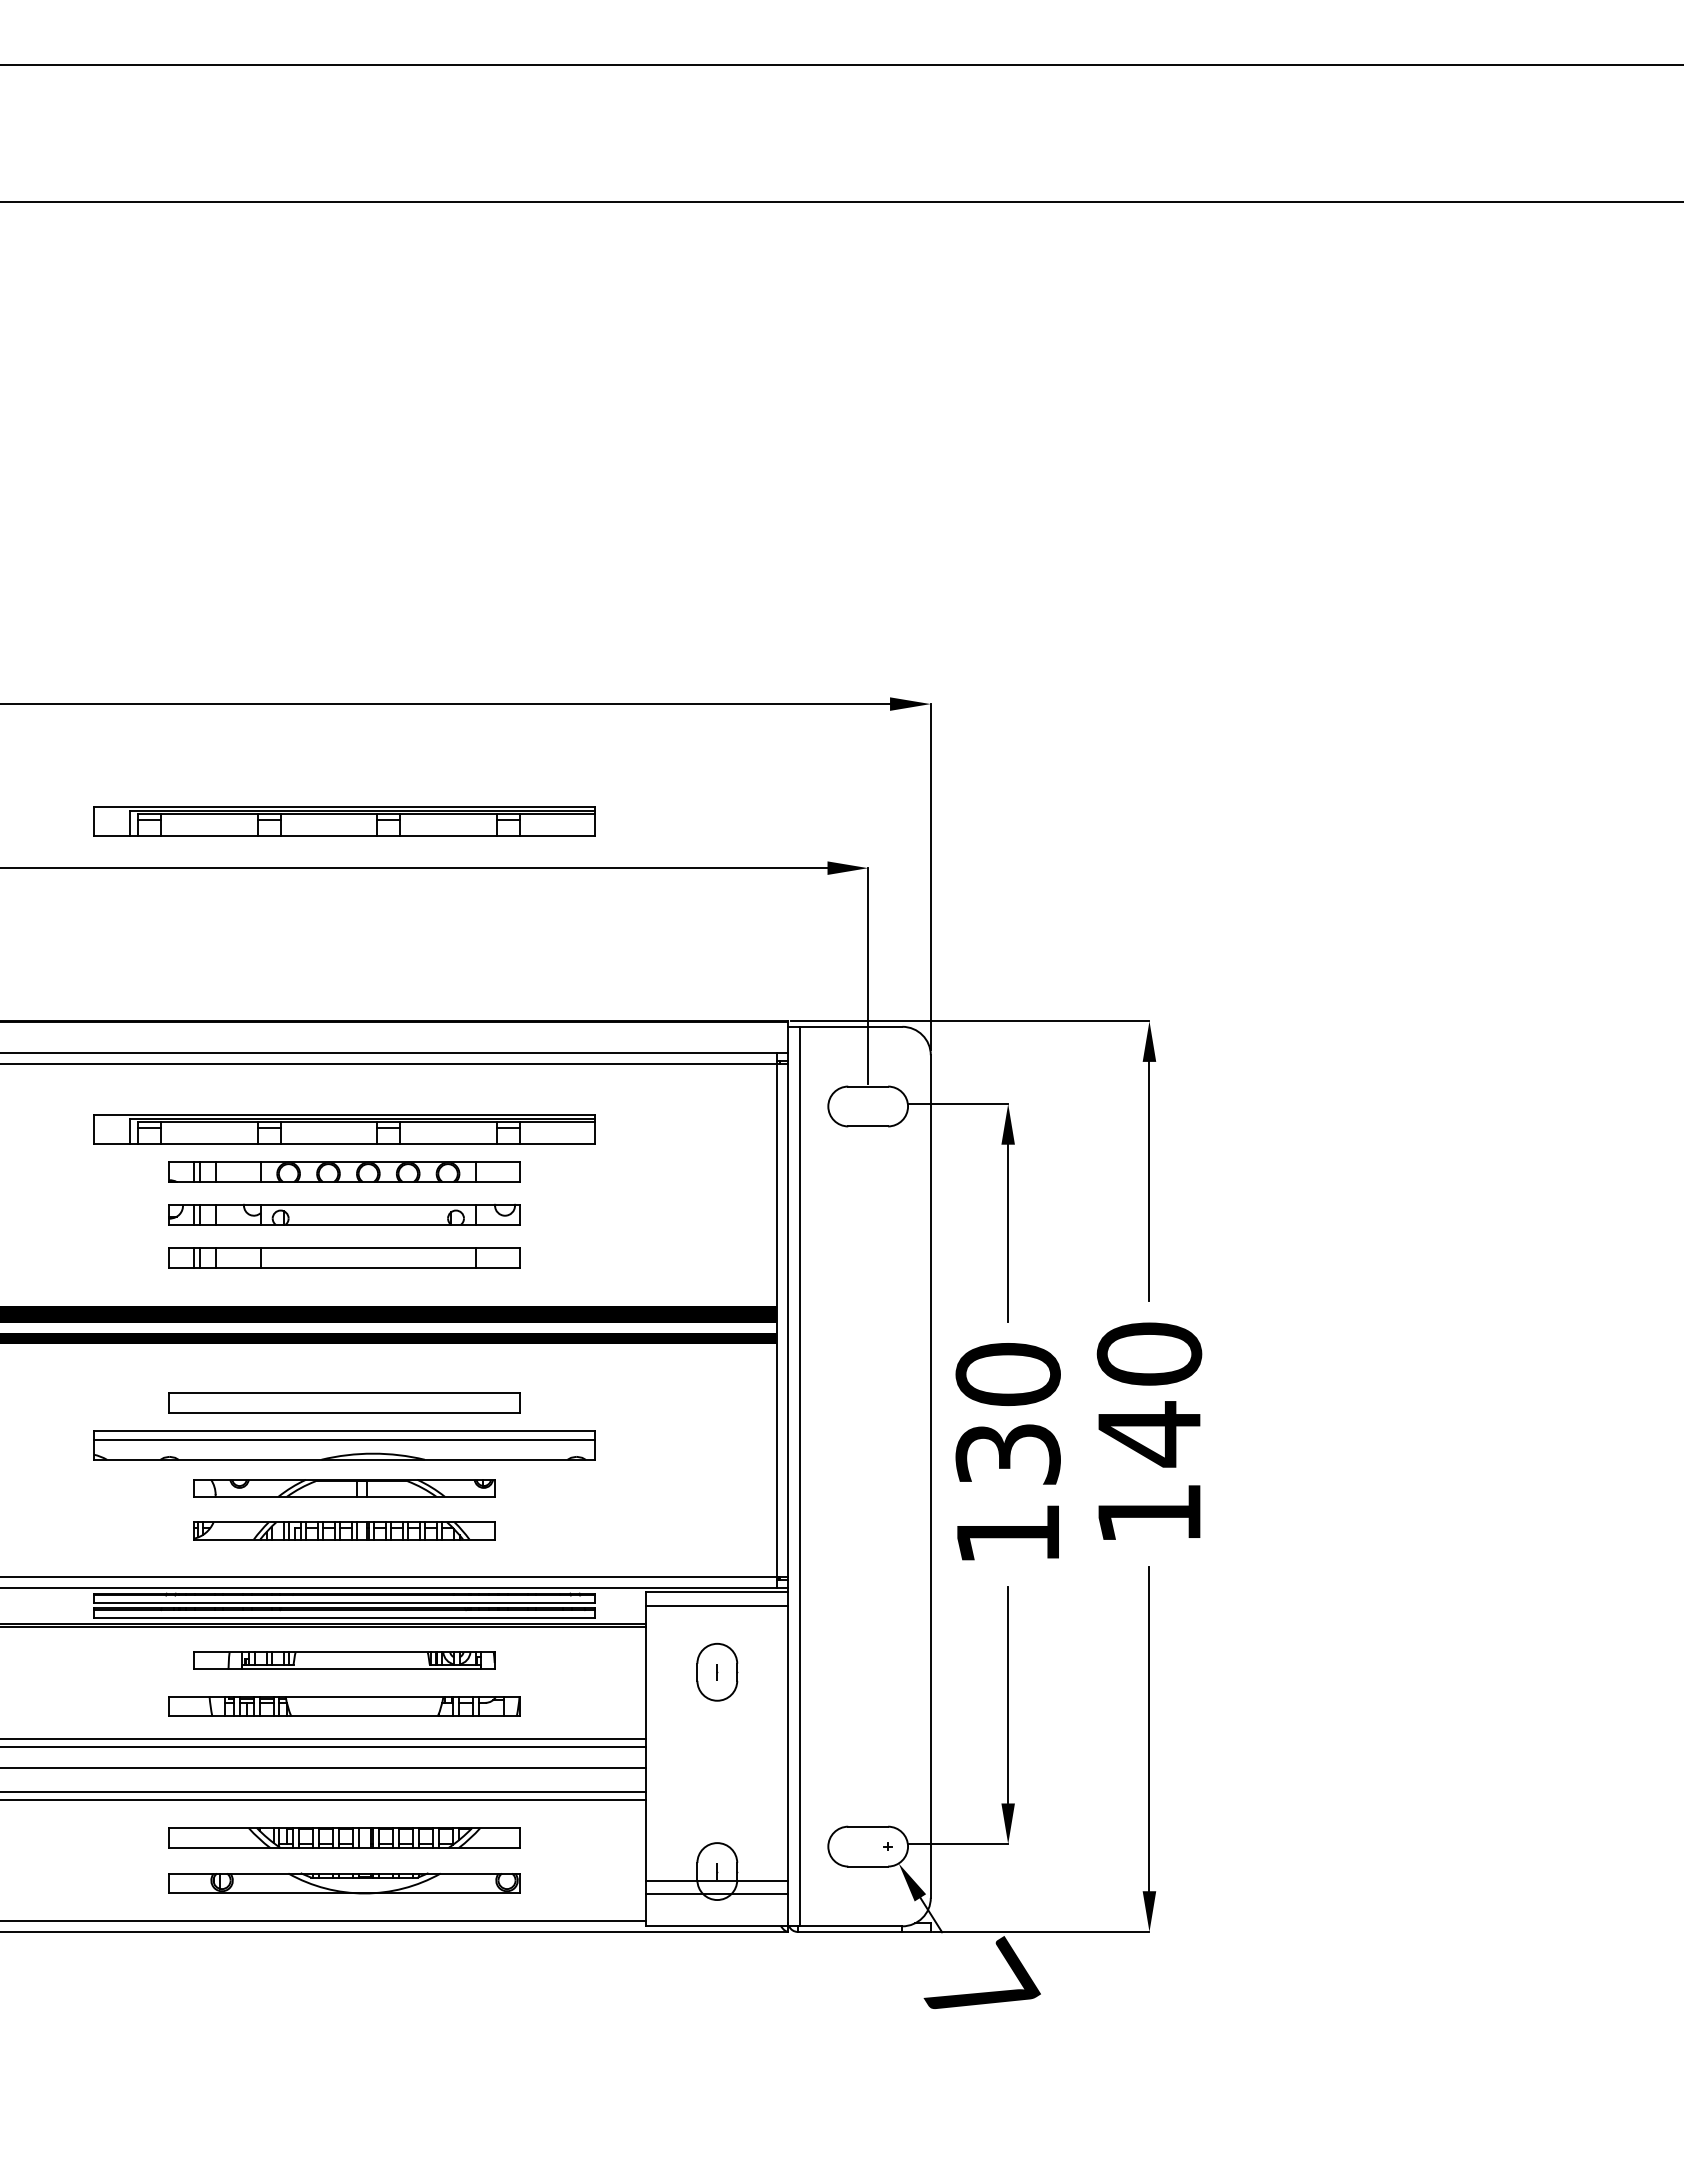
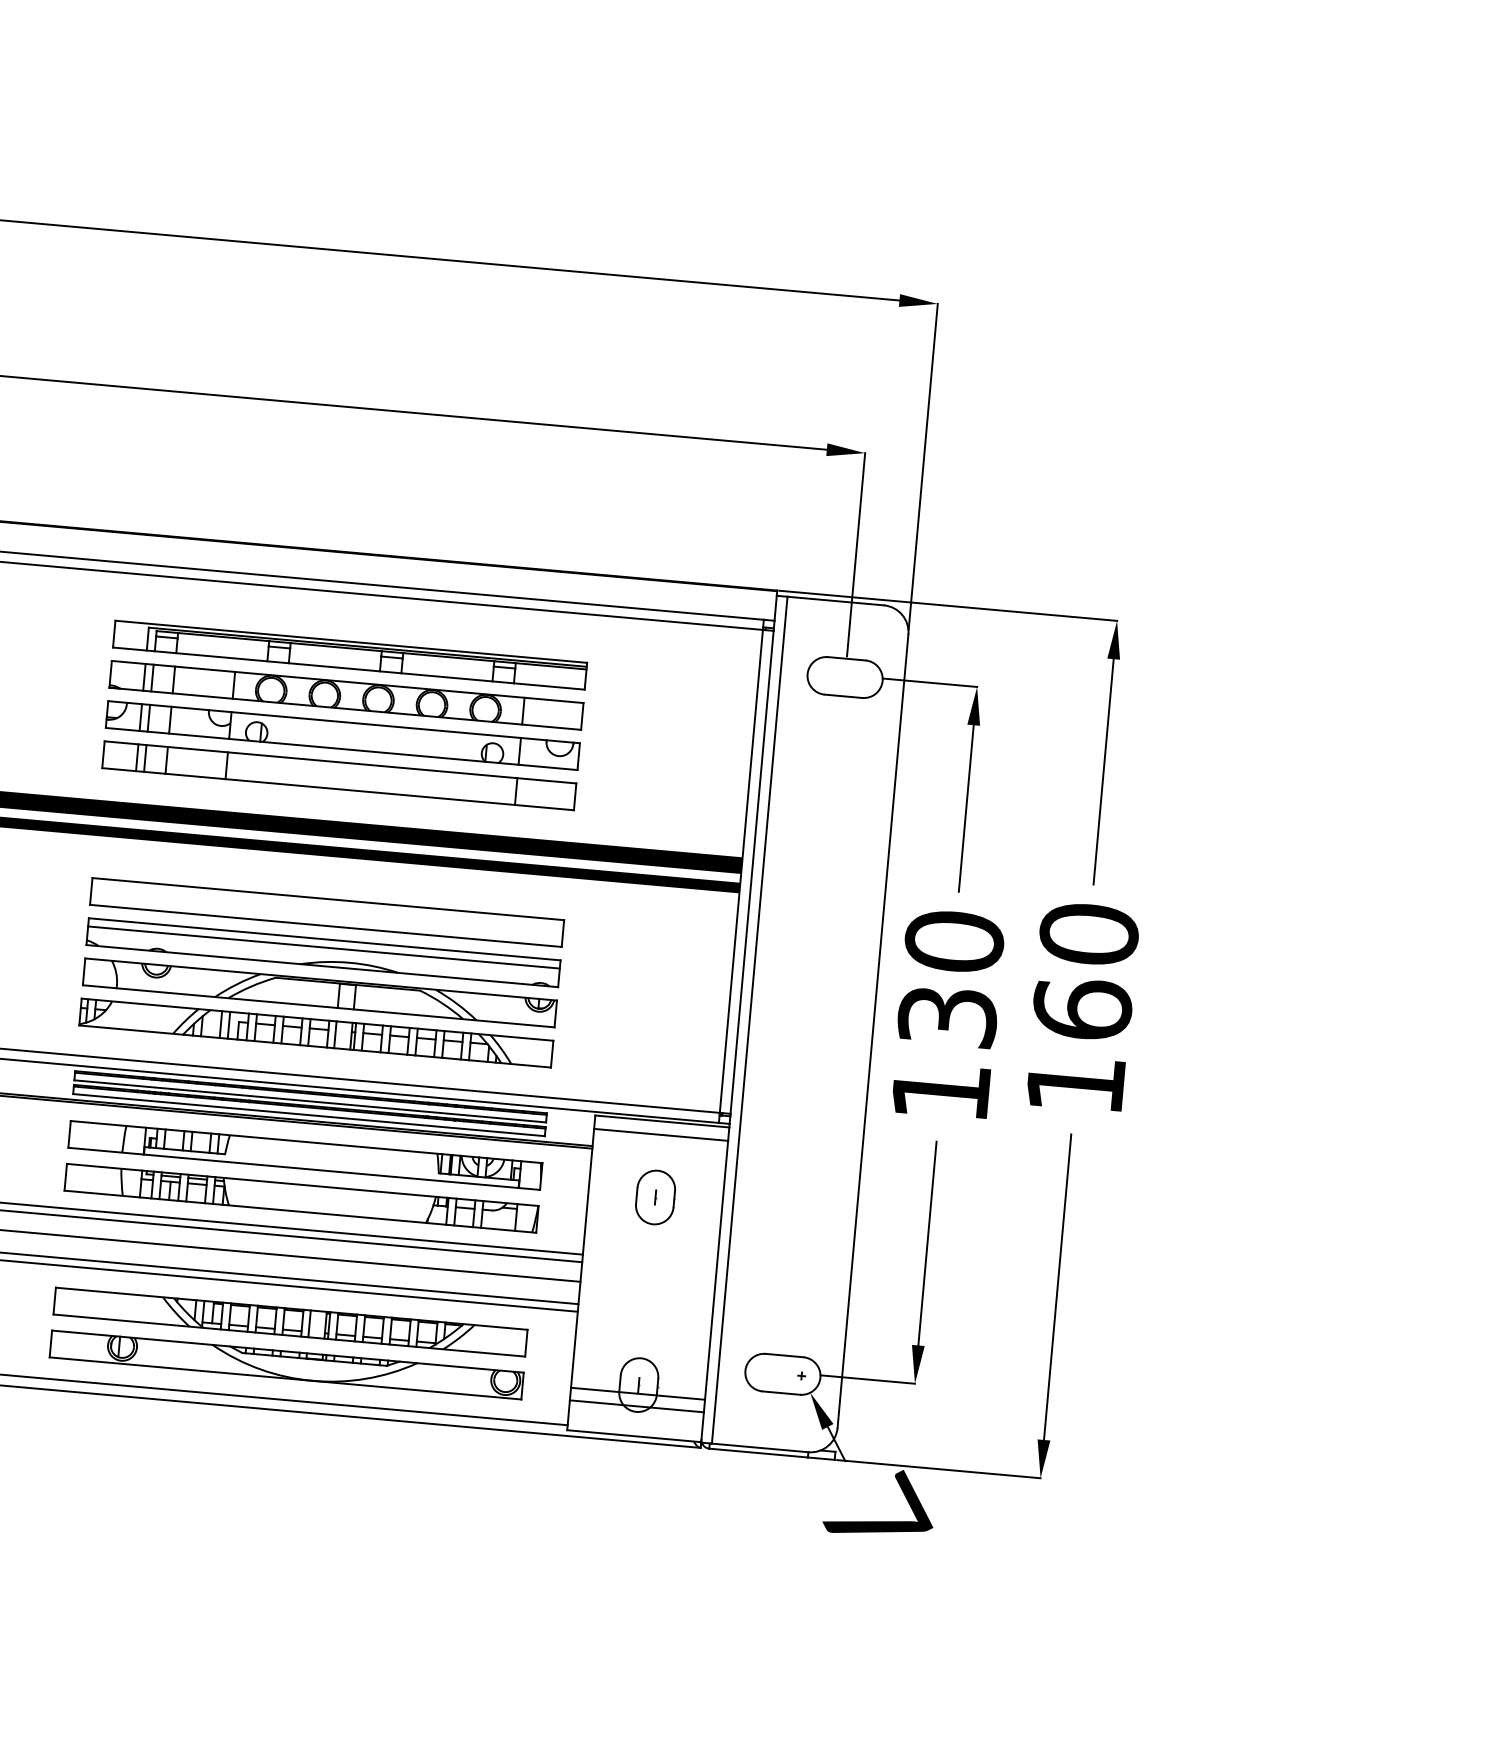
part: (344, 821) -> (376, 365), removed
part: (344, 1171) -> (346, 694), size x1.43
part: (344, 1214) -> (343, 735), size x1.43
part: (344, 1257) -> (339, 775), size x1.43
part: (344, 1402) -> (327, 912), size x1.43
text: (1149, 1434) -> (1082, 1009), 140 -> 160
part: (344, 1488) -> (319, 993), size x1.67
part: (344, 1530) -> (316, 1032), size x1.67
part: (344, 1660) -> (305, 1155), size x1.67
part: (344, 1706) -> (301, 1198), size x1.43
part: (344, 1837) -> (290, 1321), size x1.43
part: (344, 1883) -> (286, 1365), size x1.43

